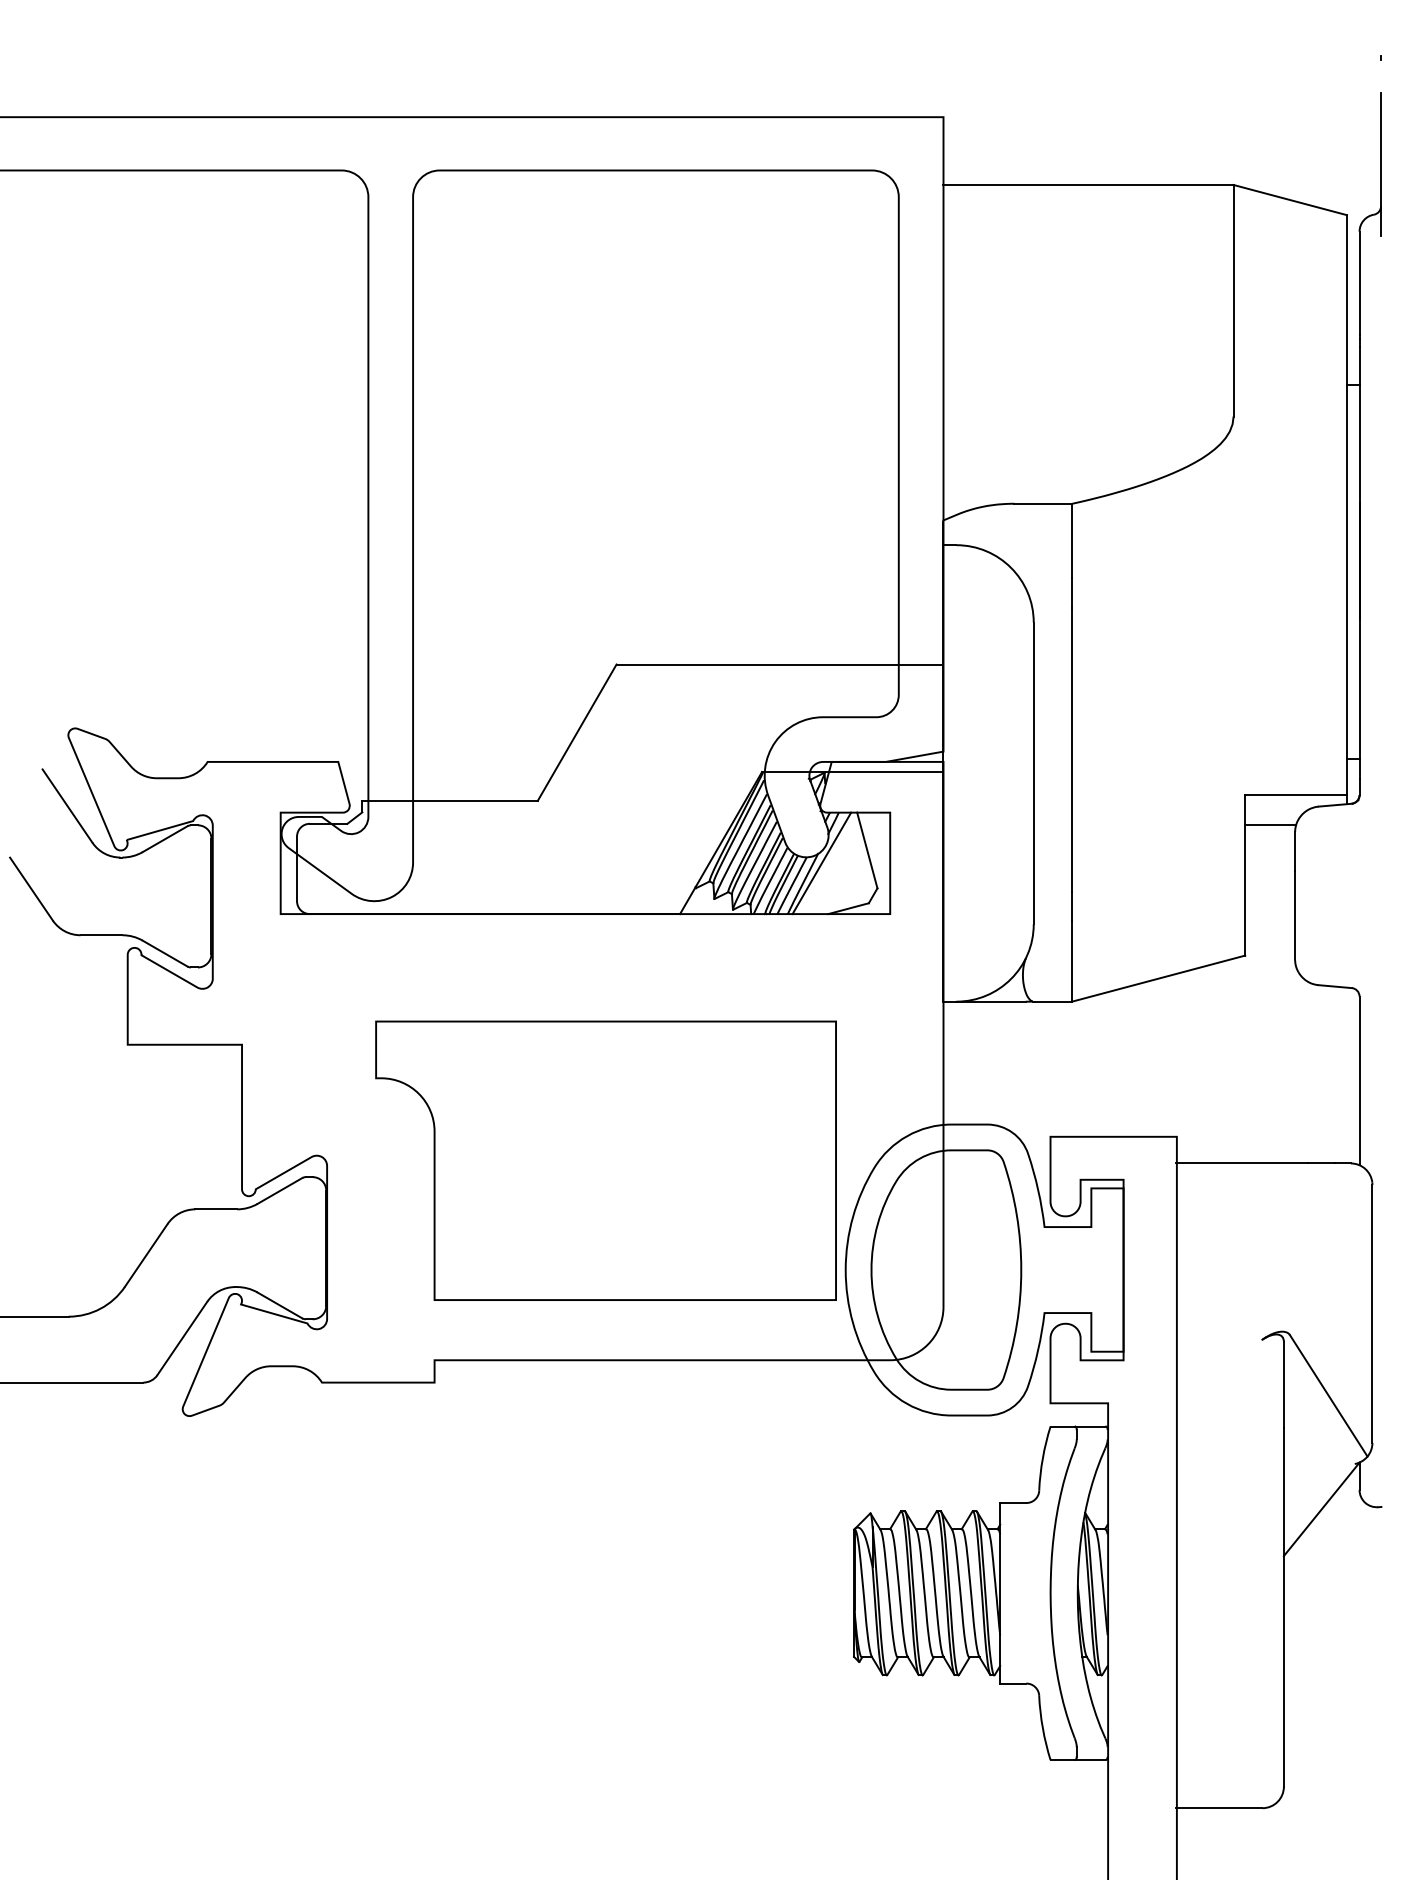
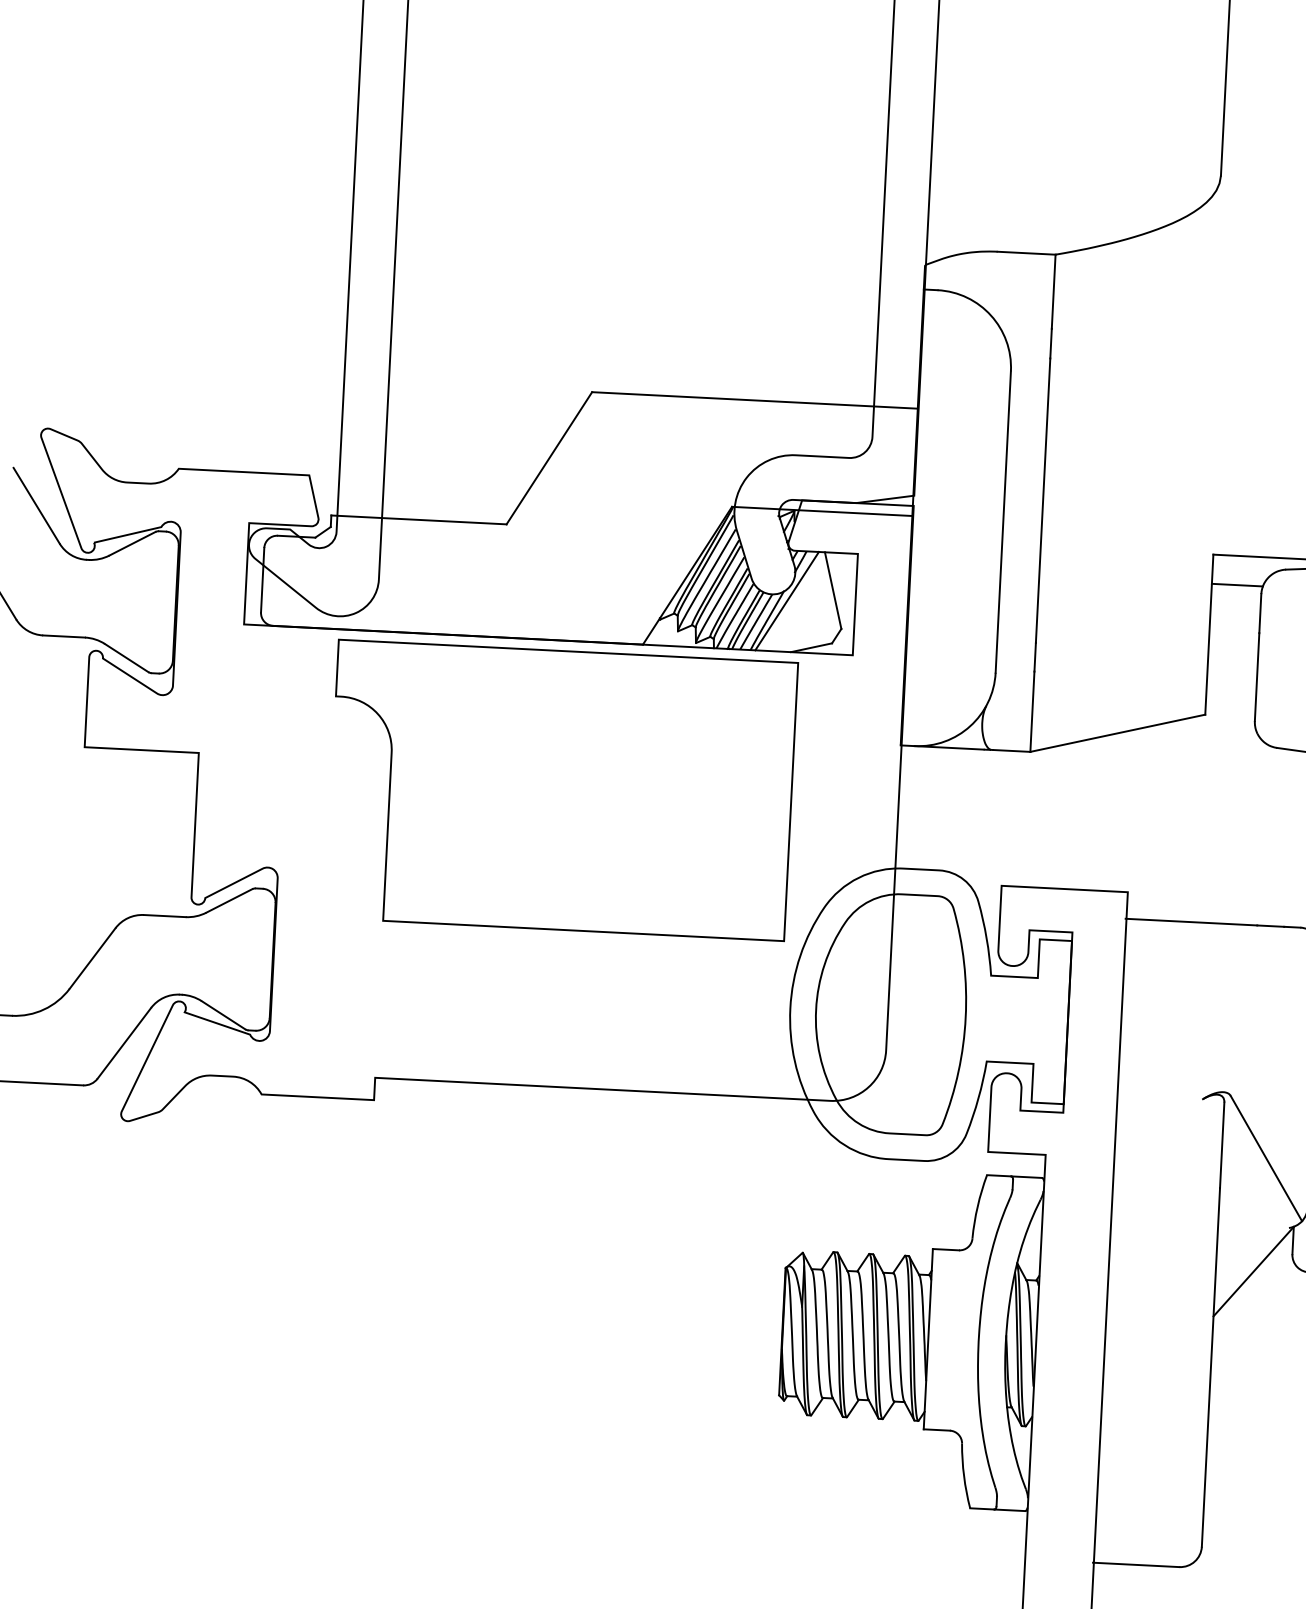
part: (605, 1160) -> (560, 790), moved

